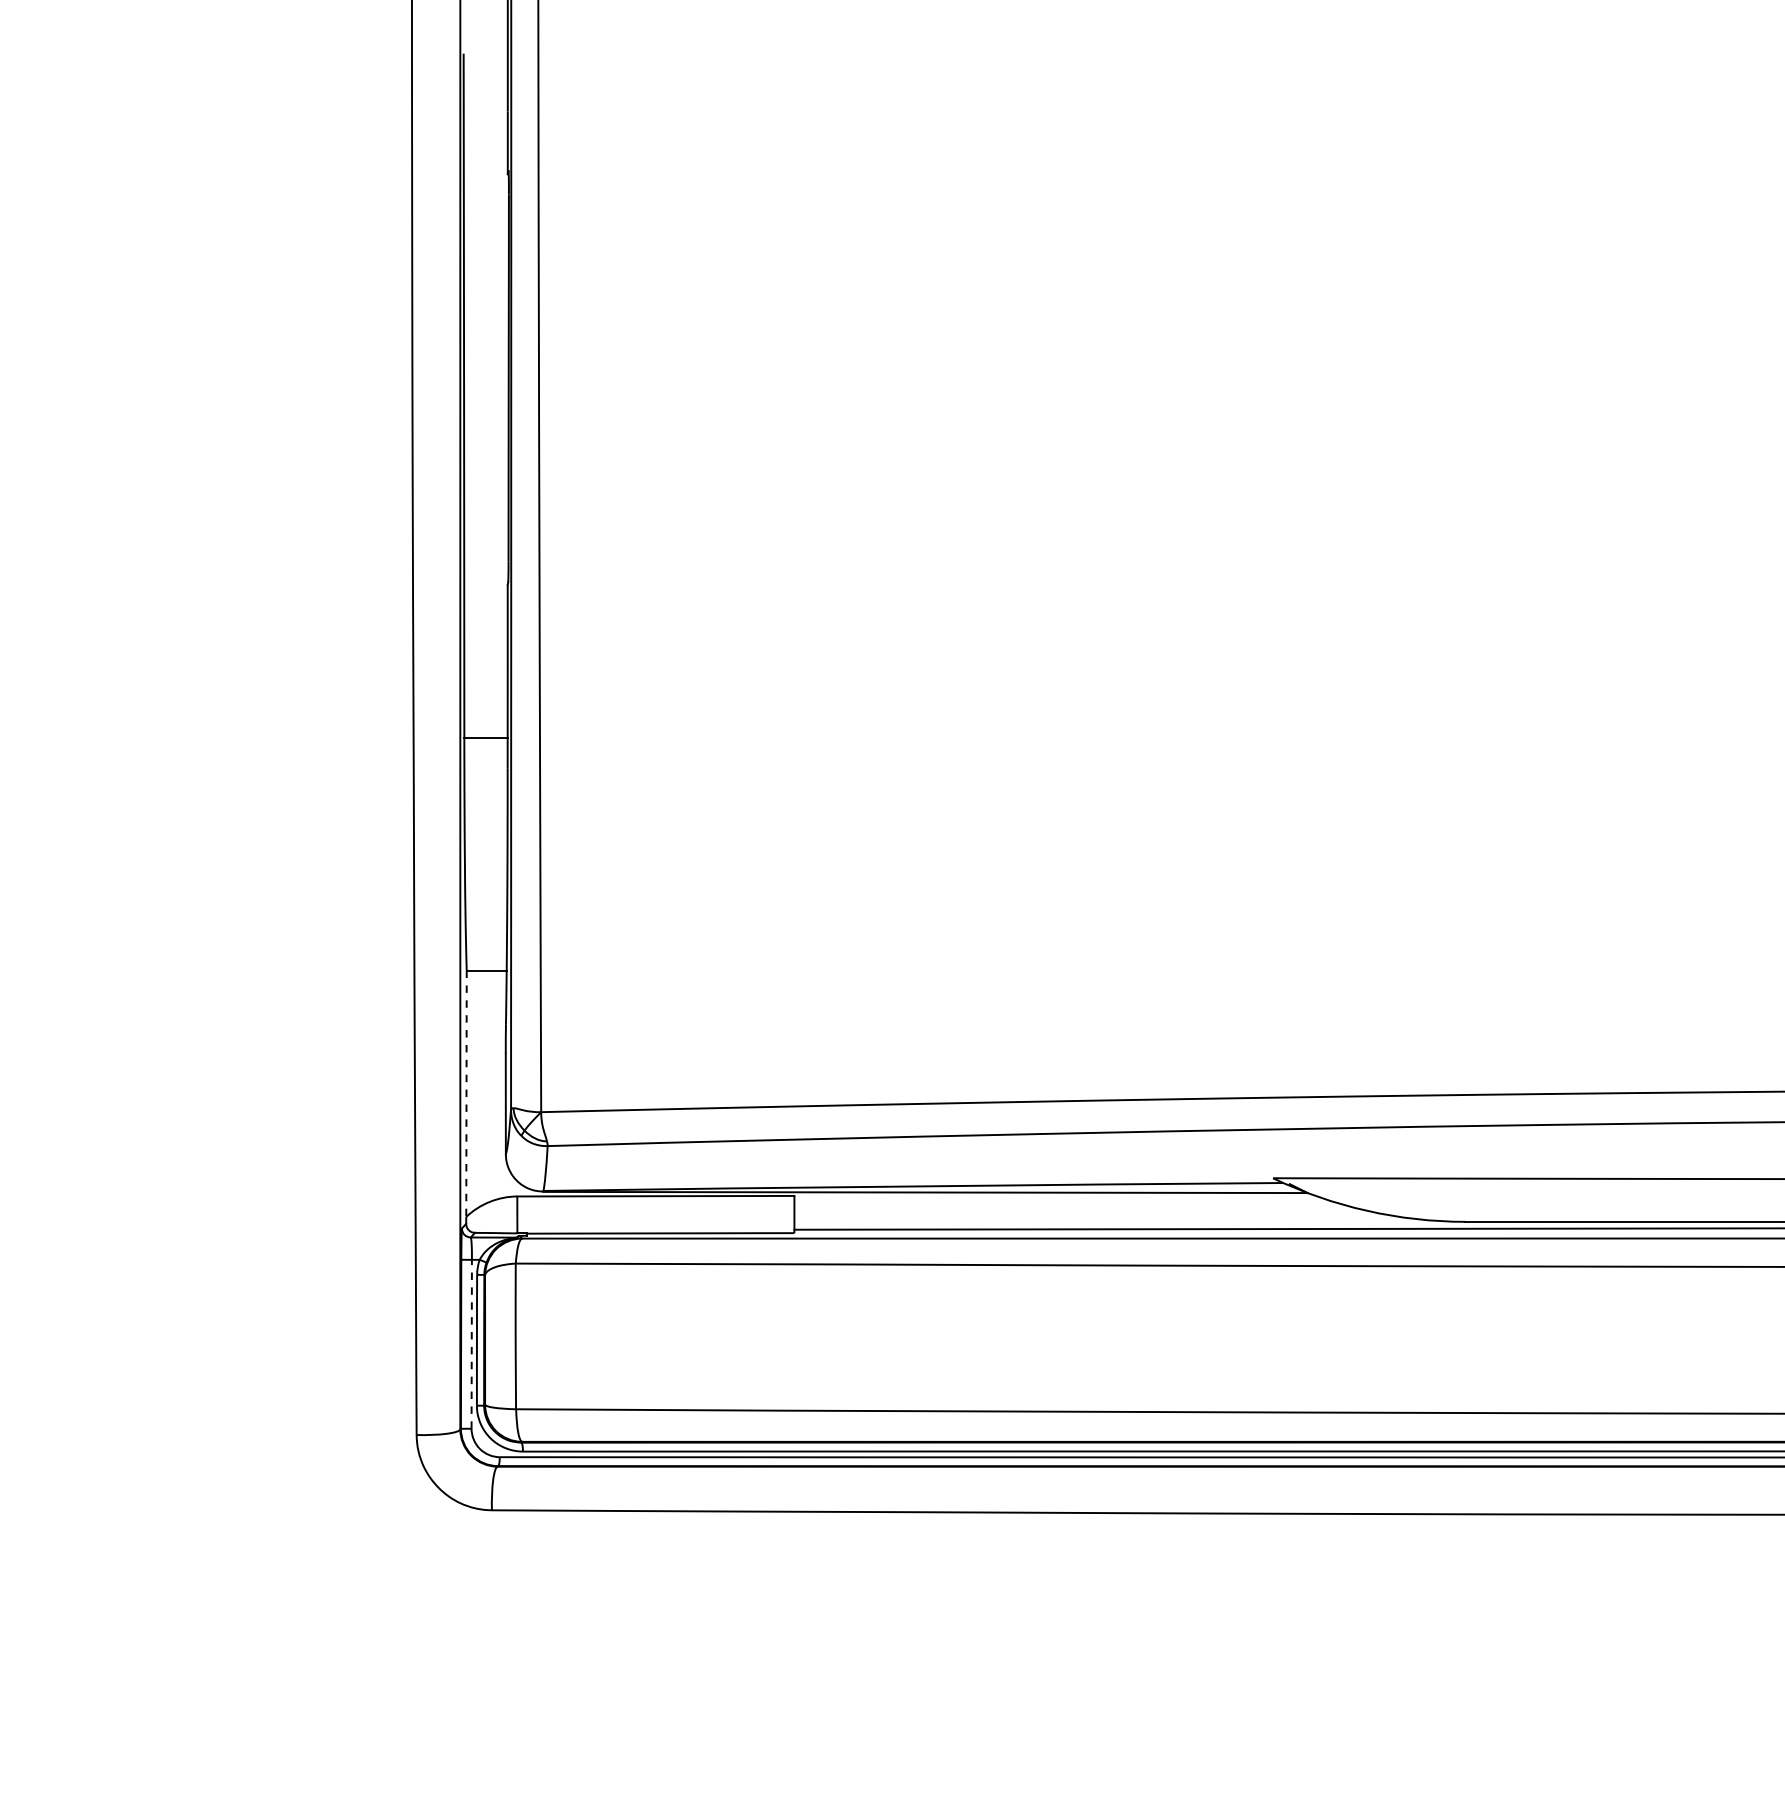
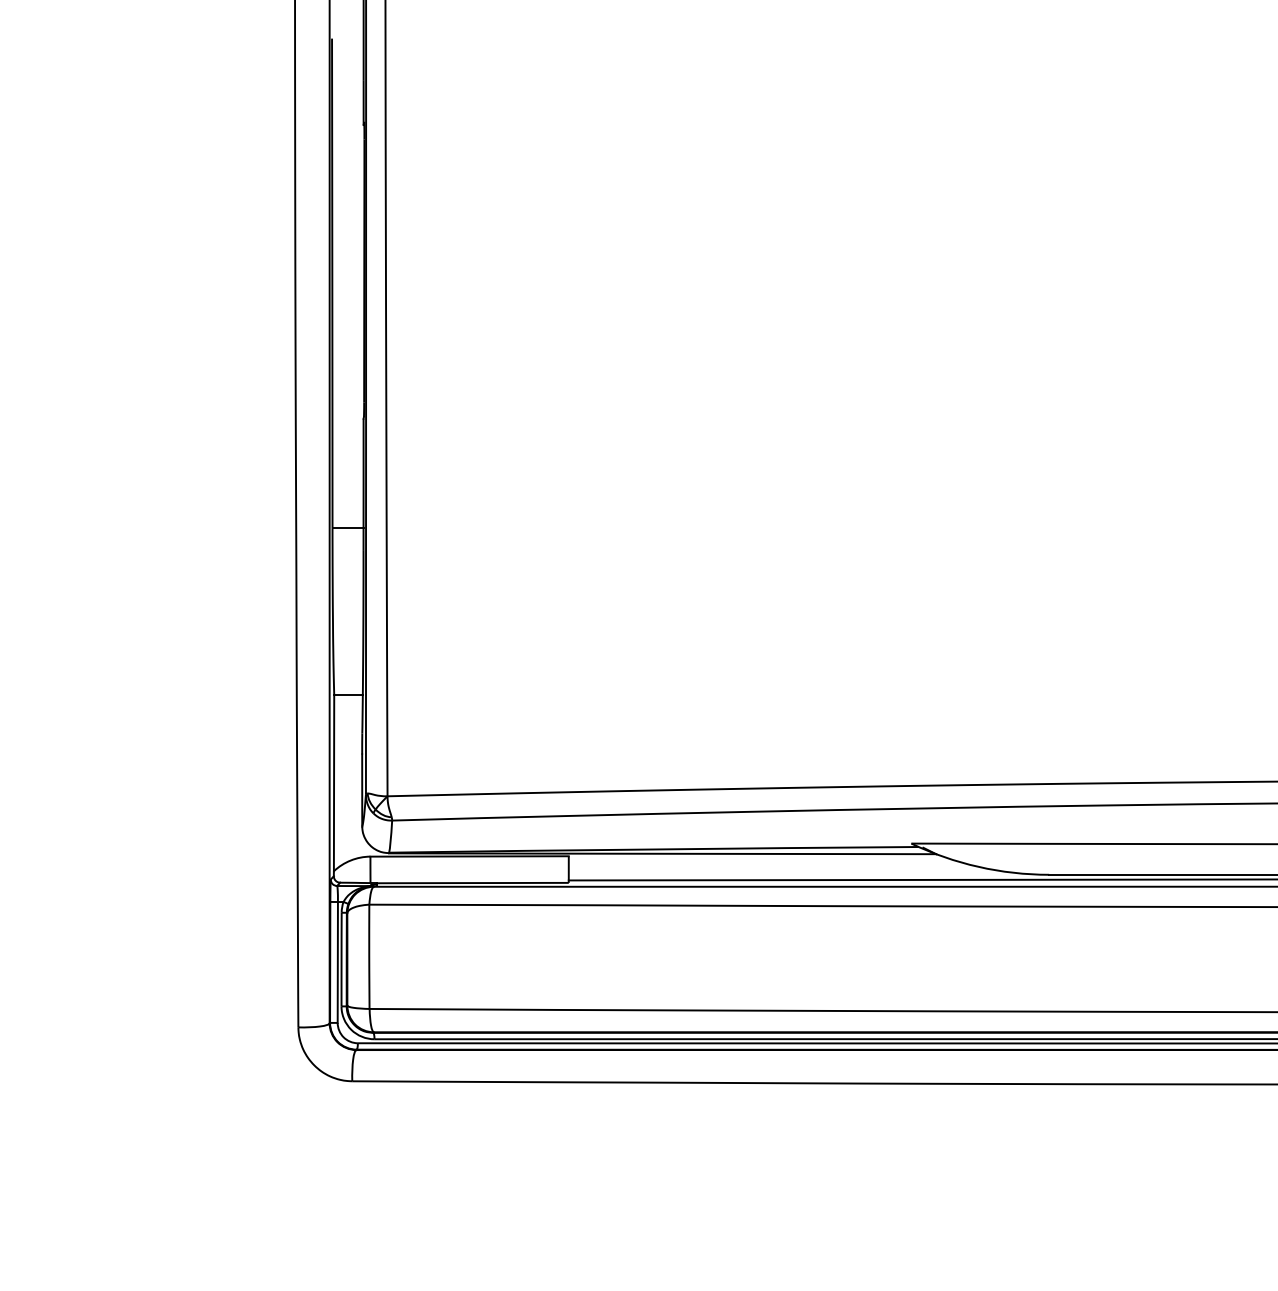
line: (466, 1094) -> (334, 783), dashed -> solid
line: (471, 1343) -> (337, 961), dashed -> solid

